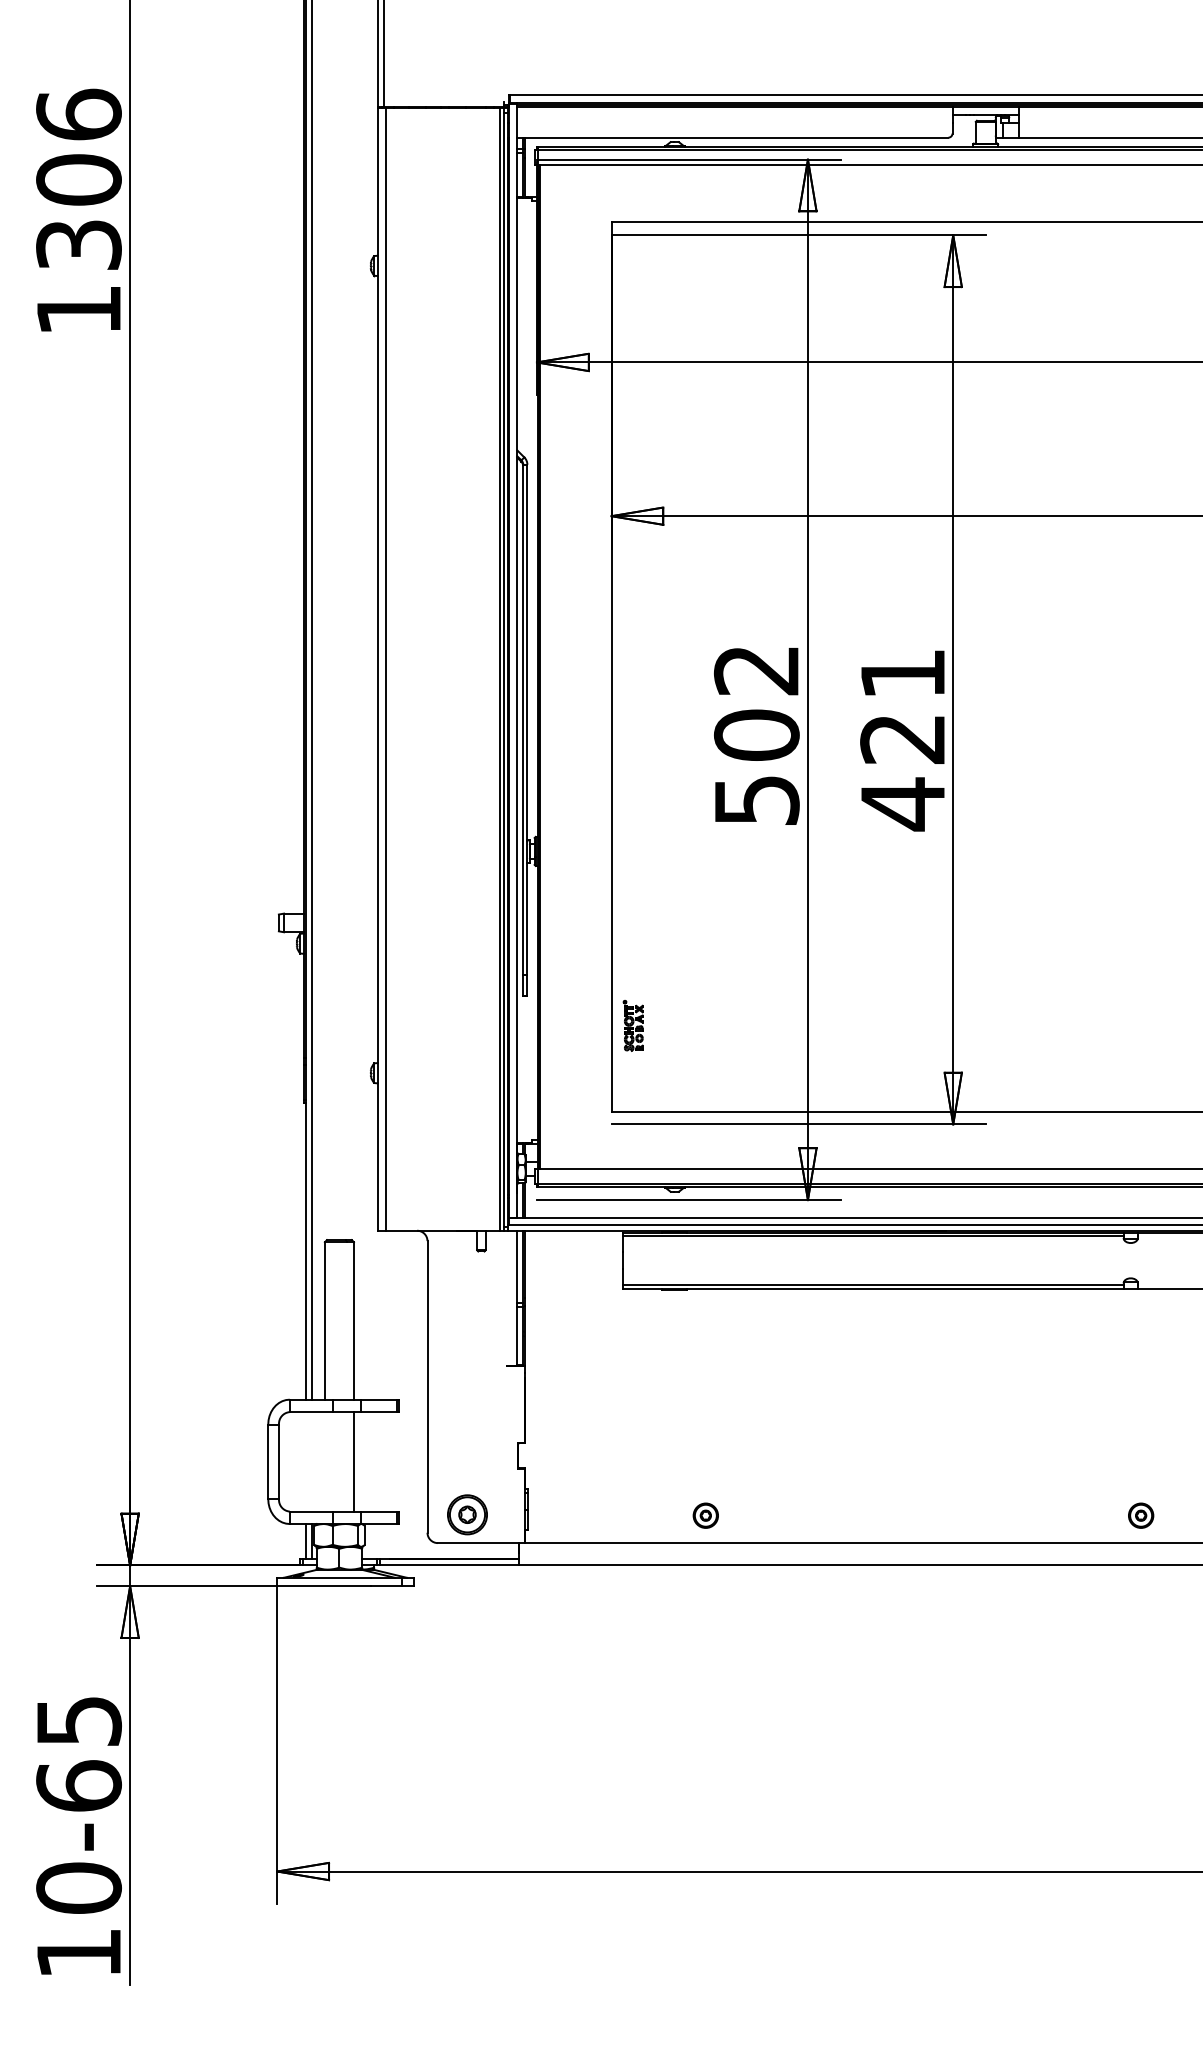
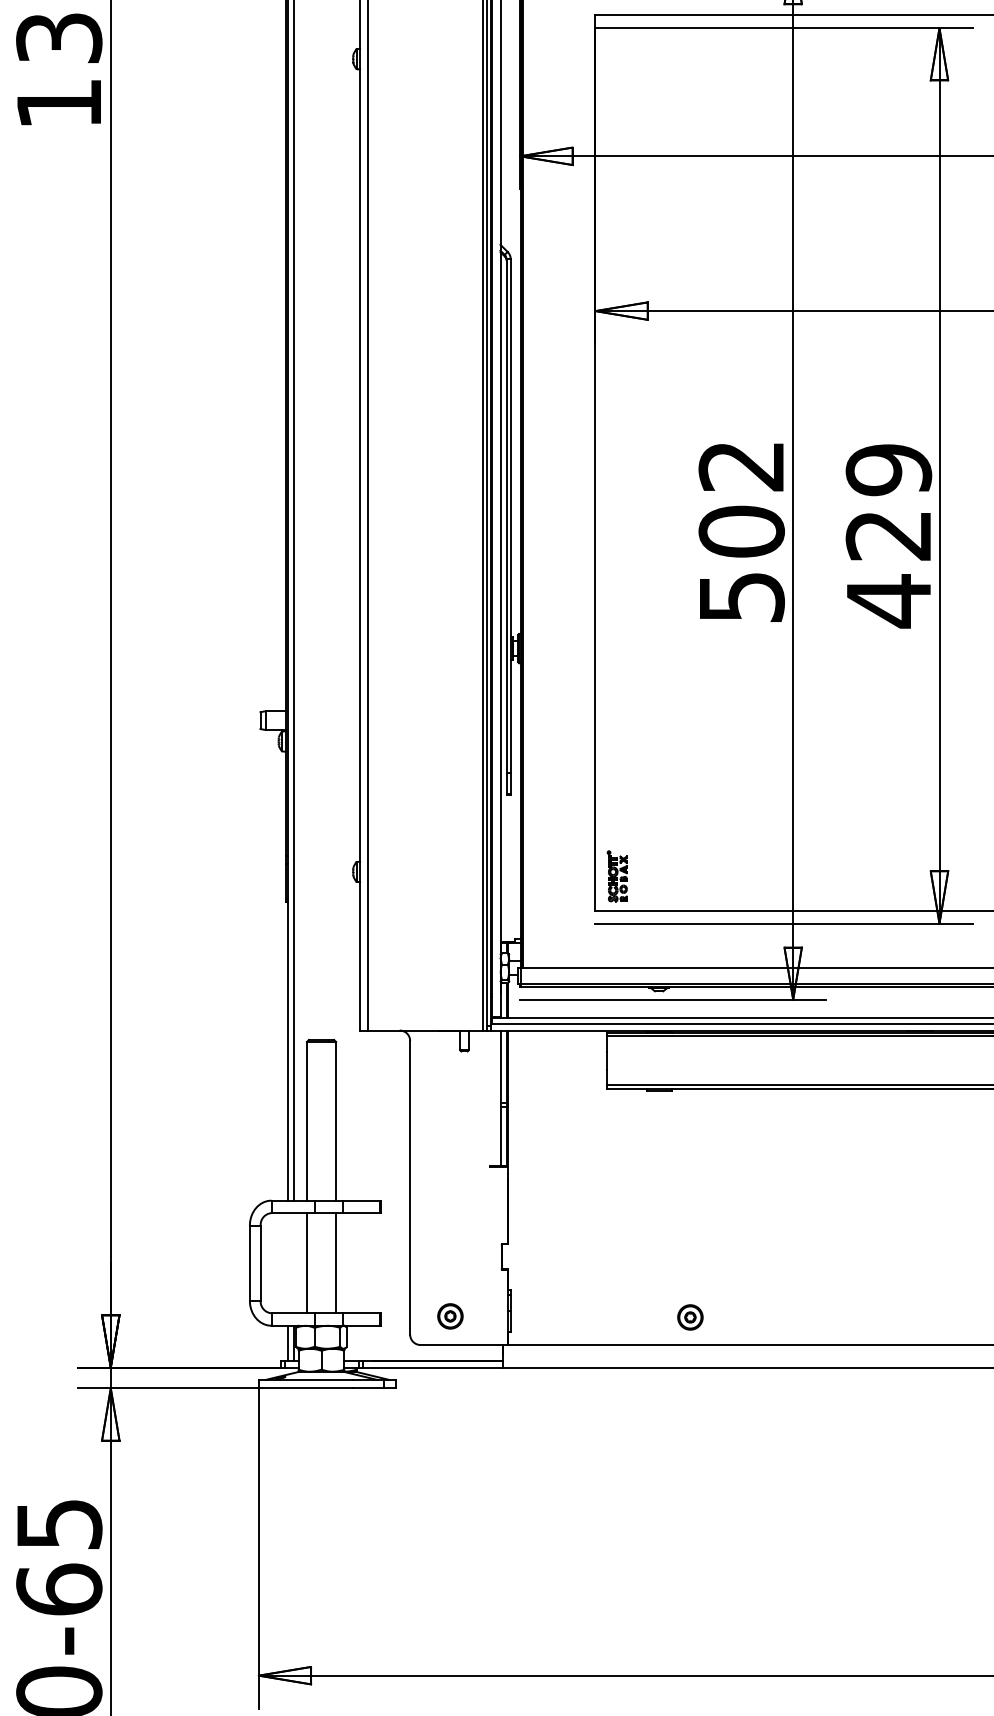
text: (902, 673) -> (888, 469), 421 -> 429
part: (632, 1025) -> (616, 876), moved
line: (324, 1461) -> (306, 1262), added
part: (467, 1514) -> (450, 1316), size x0.62

